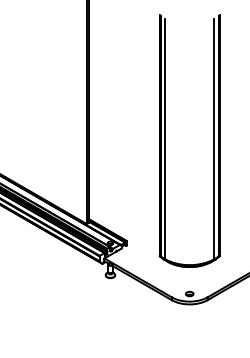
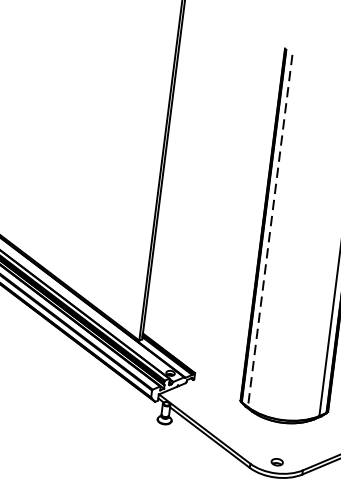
line: (165, 139) -> (270, 231), solid -> dashed

